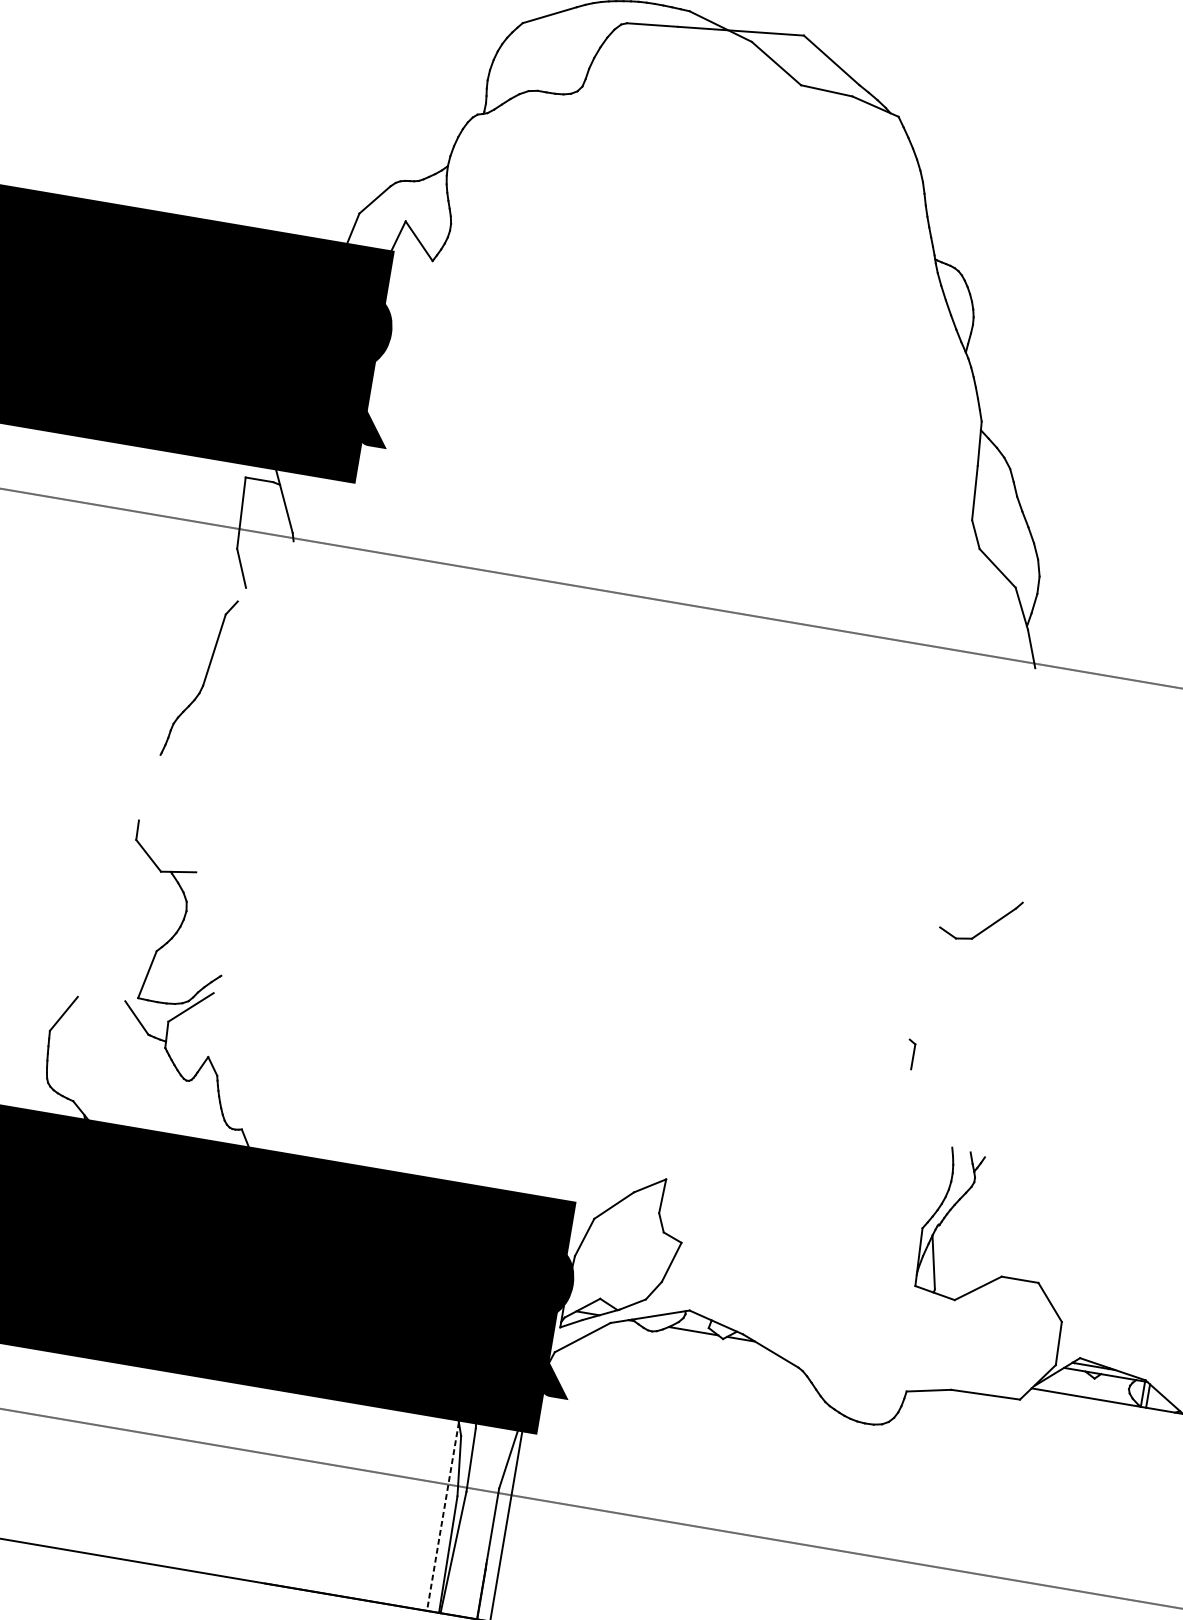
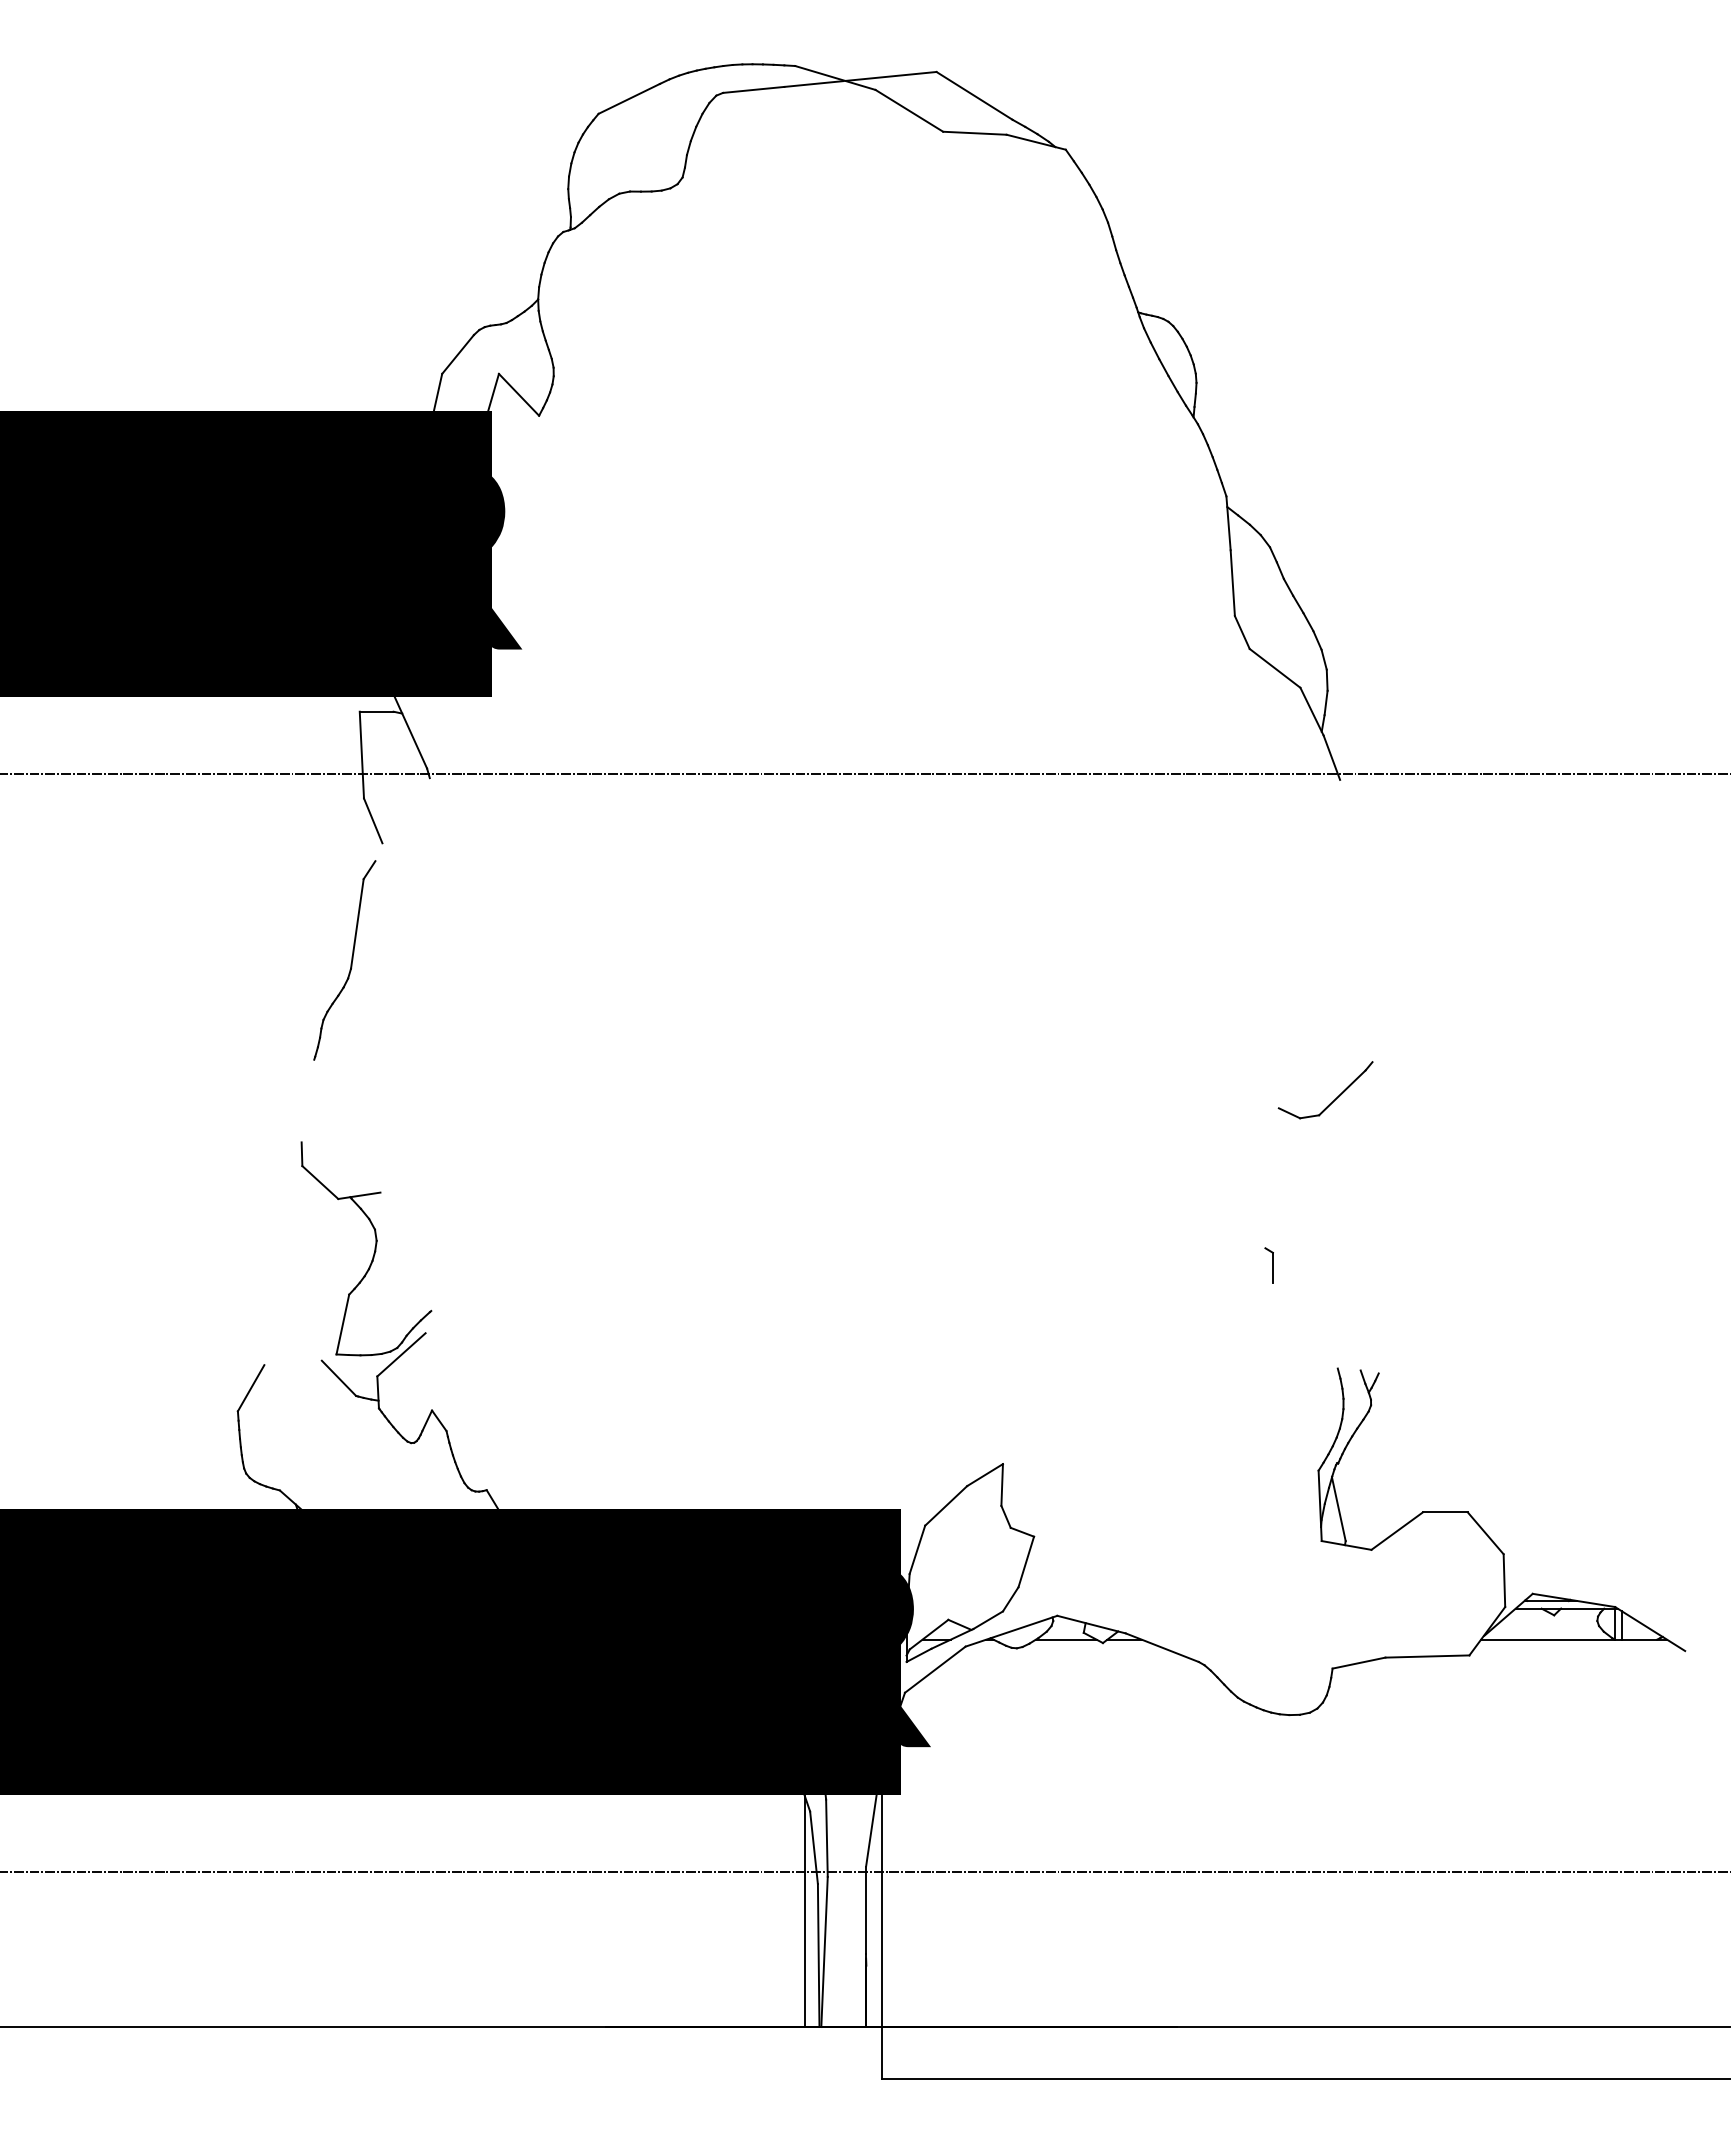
line: (442, 1516) -> (804, 1911), dashed -> solid

